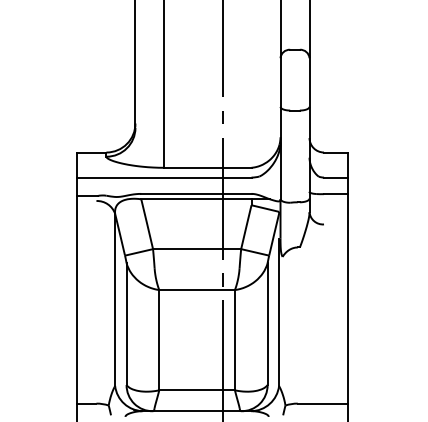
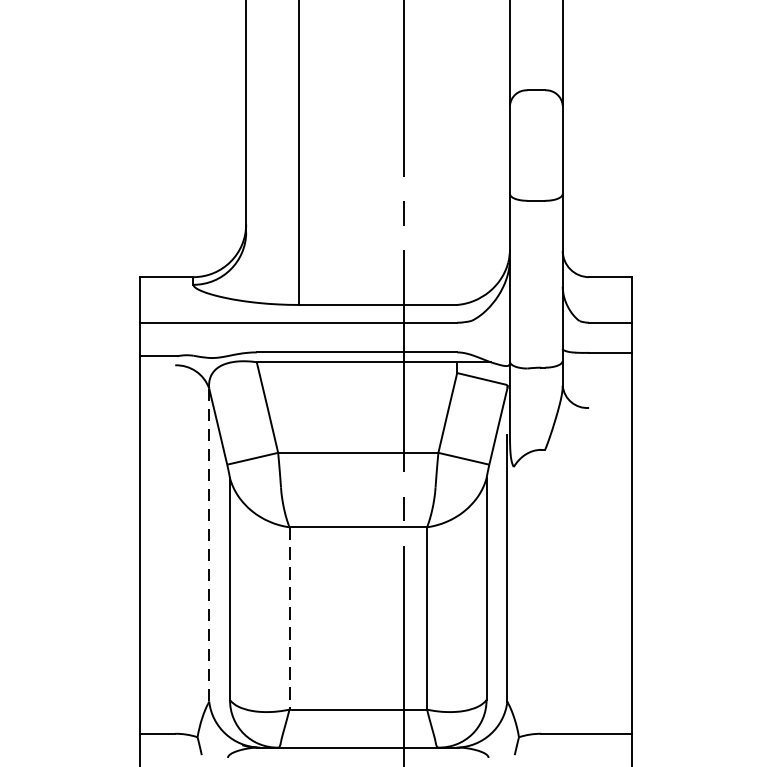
line: (115, 300) -> (209, 546), solid -> dashed
line: (159, 340) -> (289, 619), solid -> dashed

